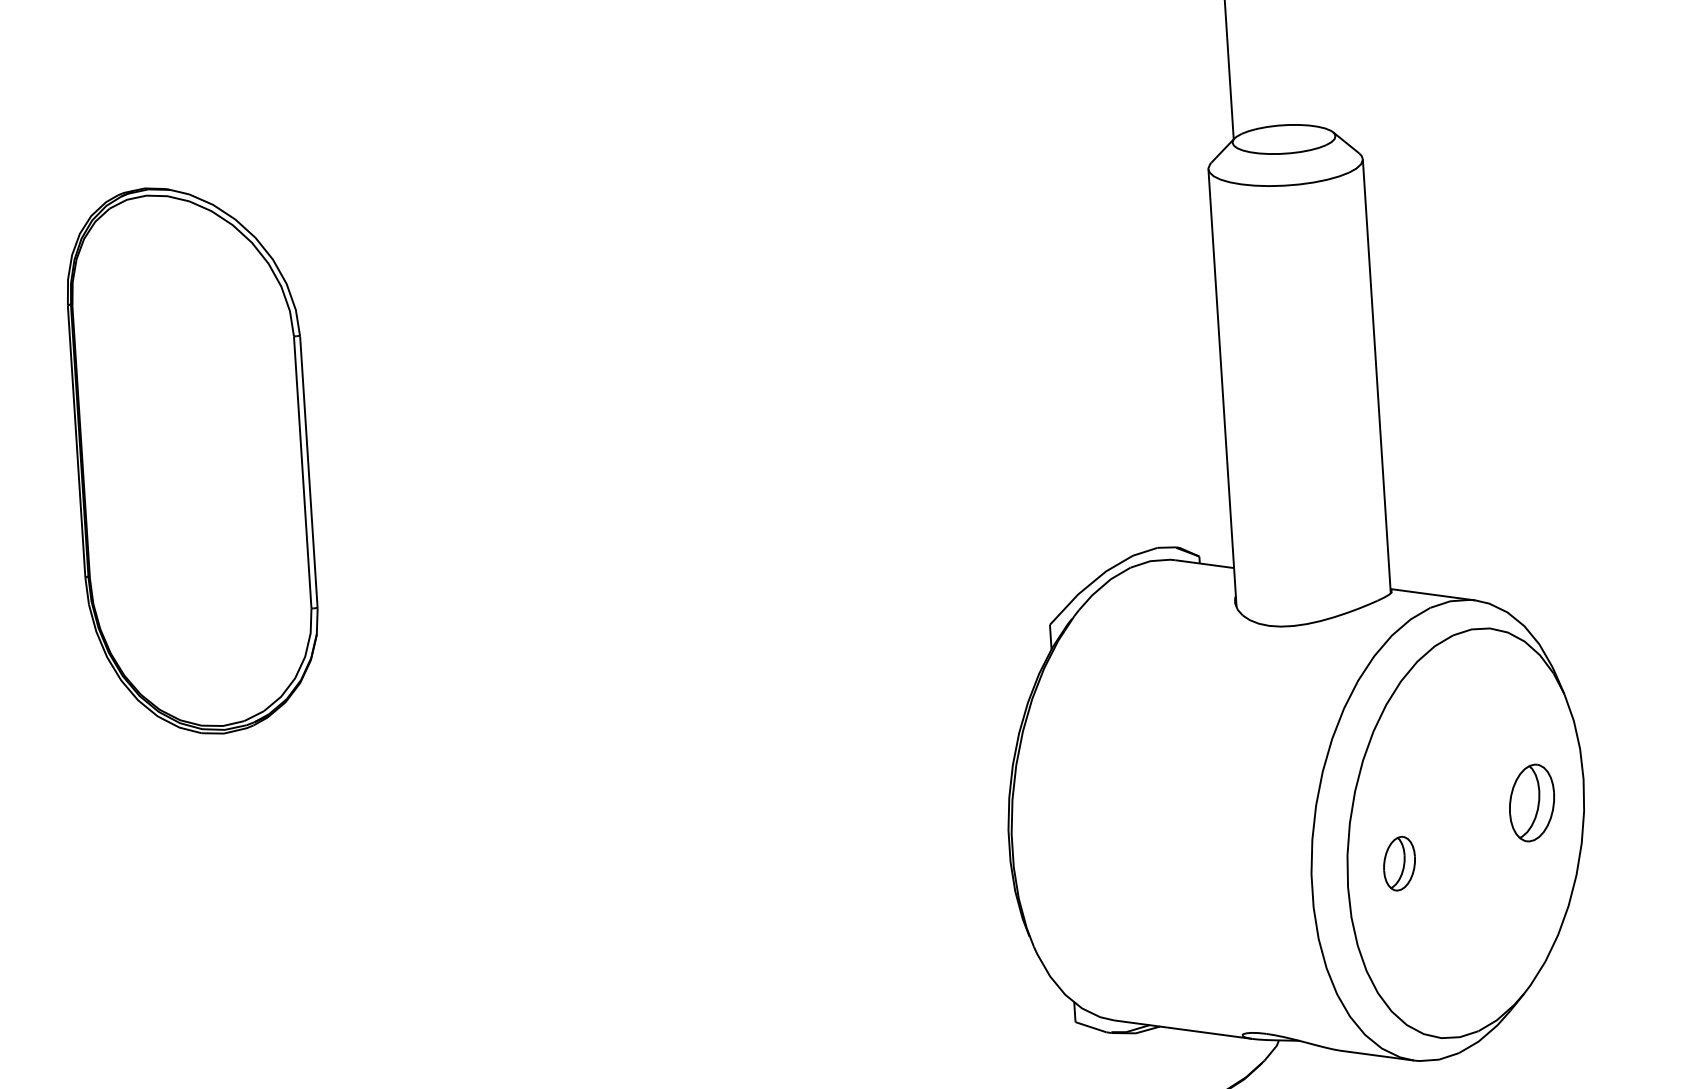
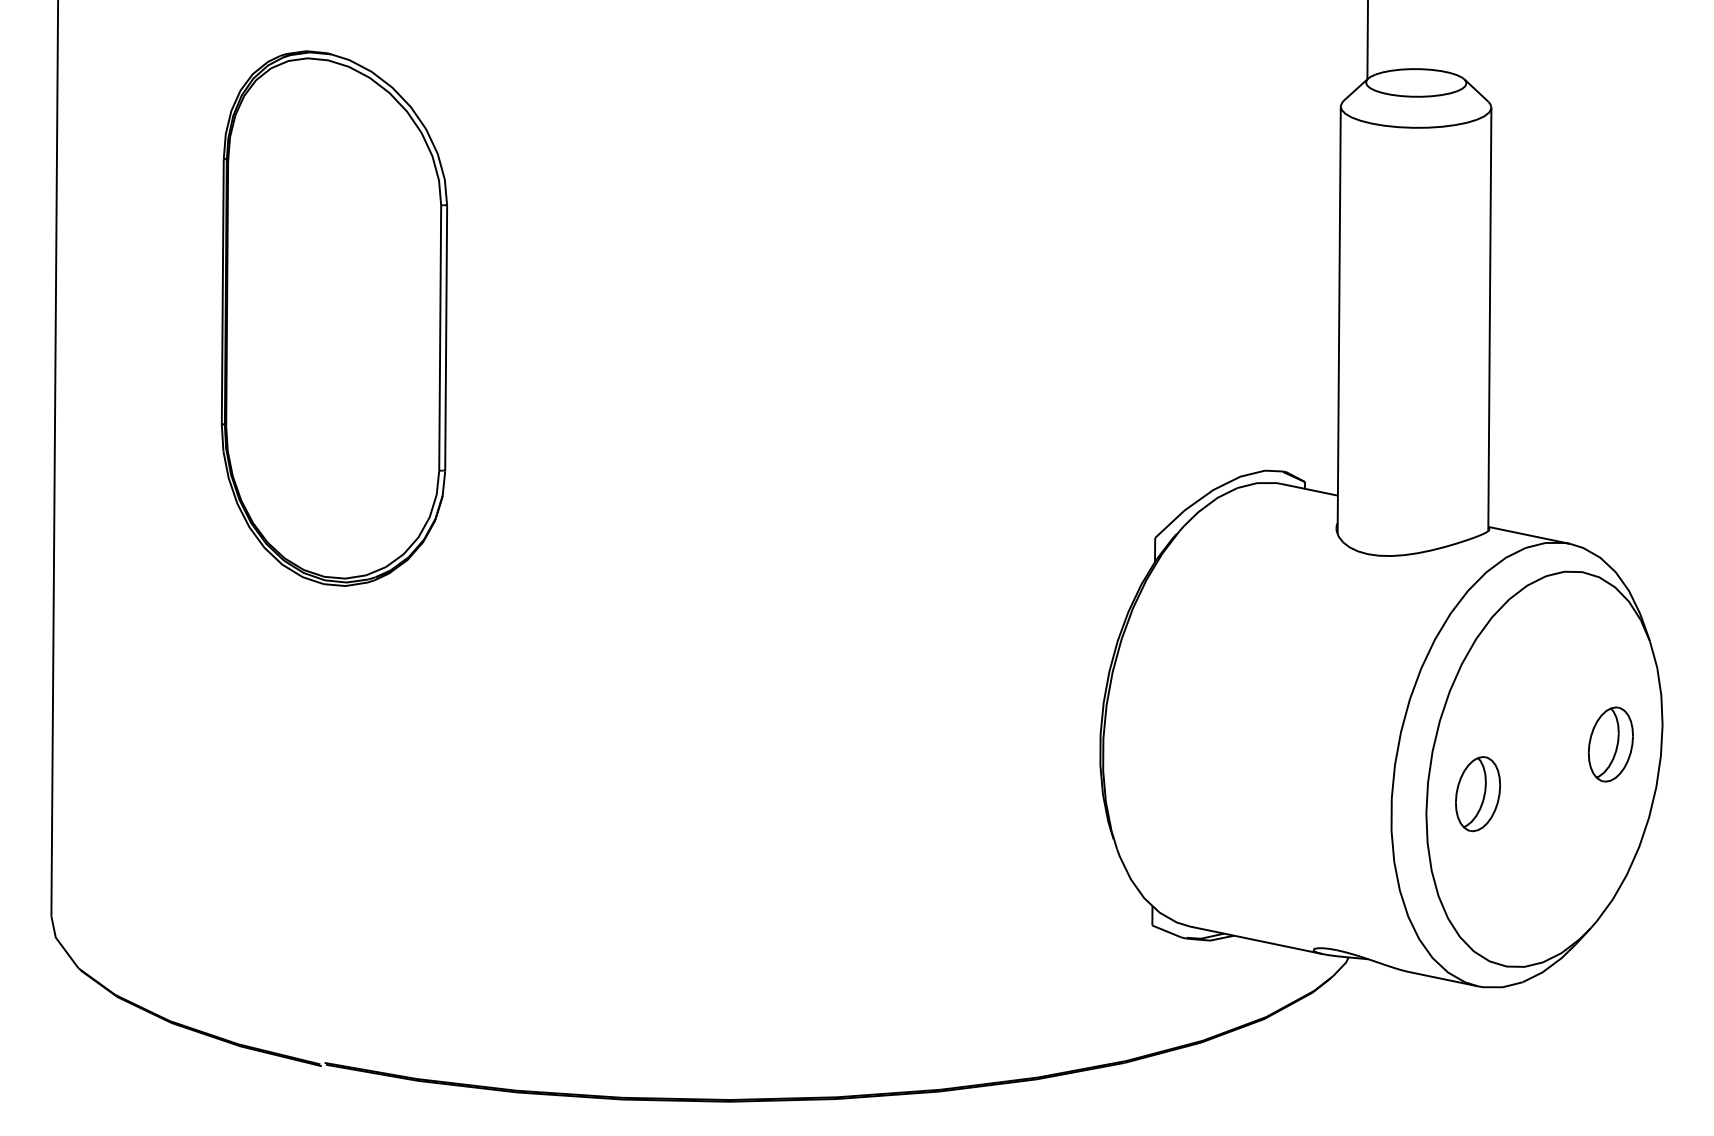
part: (1399, 864) -> (1477, 794), size x1.43

